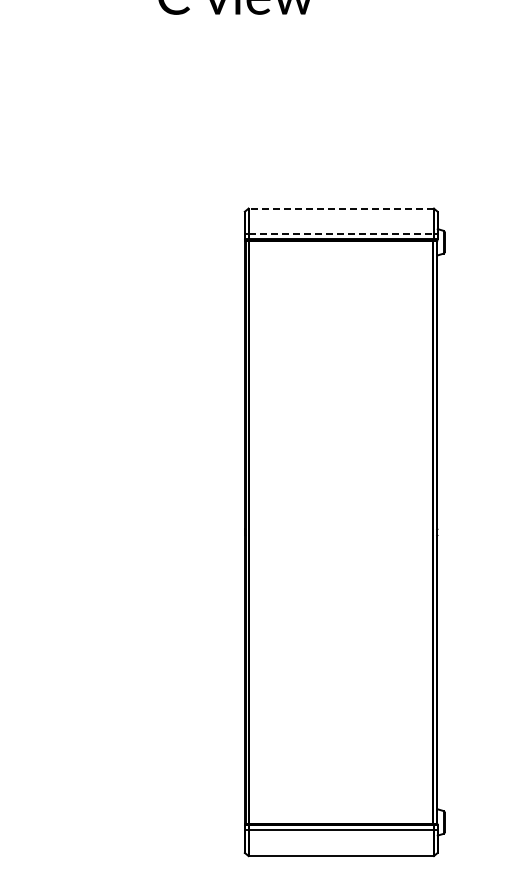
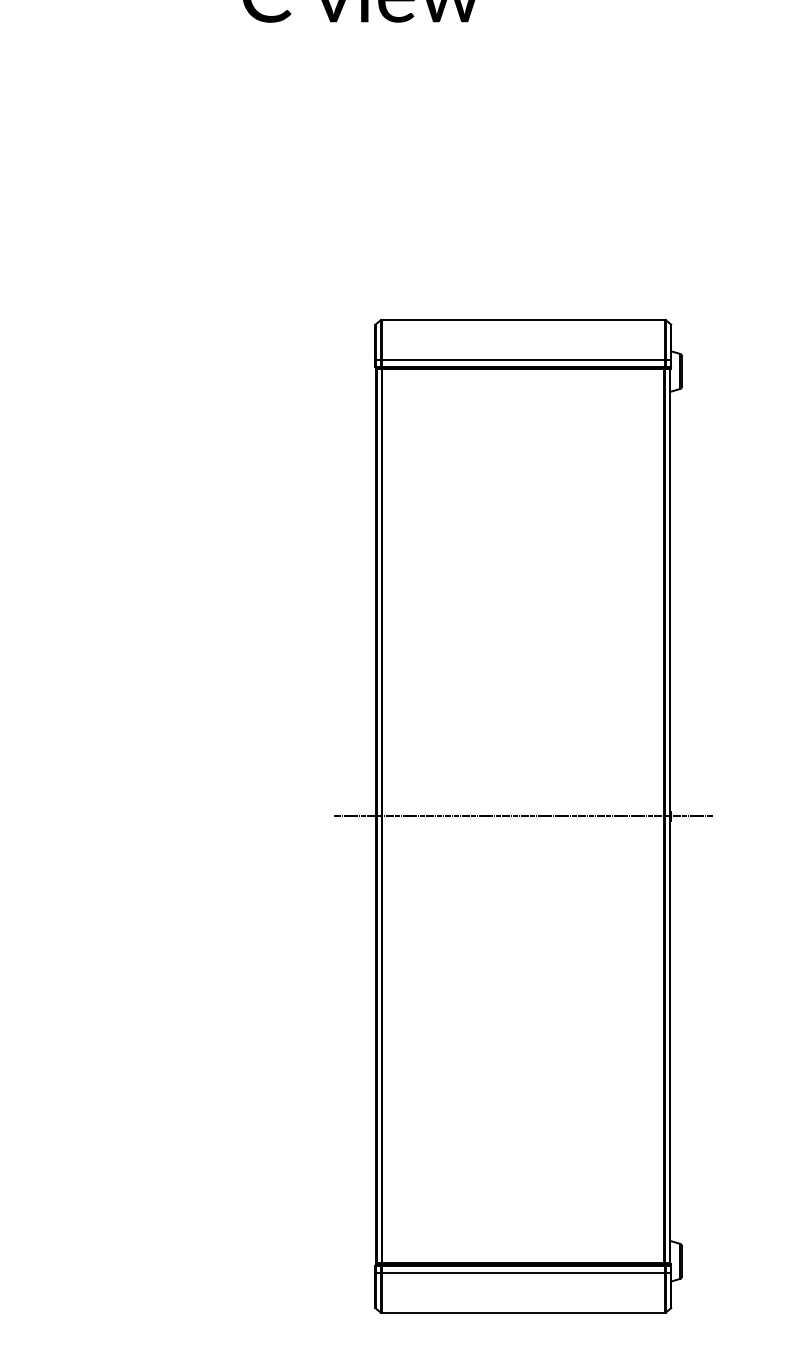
line: (340, 208) -> (522, 319), dashed -> solid
line: (341, 234) -> (523, 359), dashed -> solid
line: (340, 532) -> (522, 816), added

